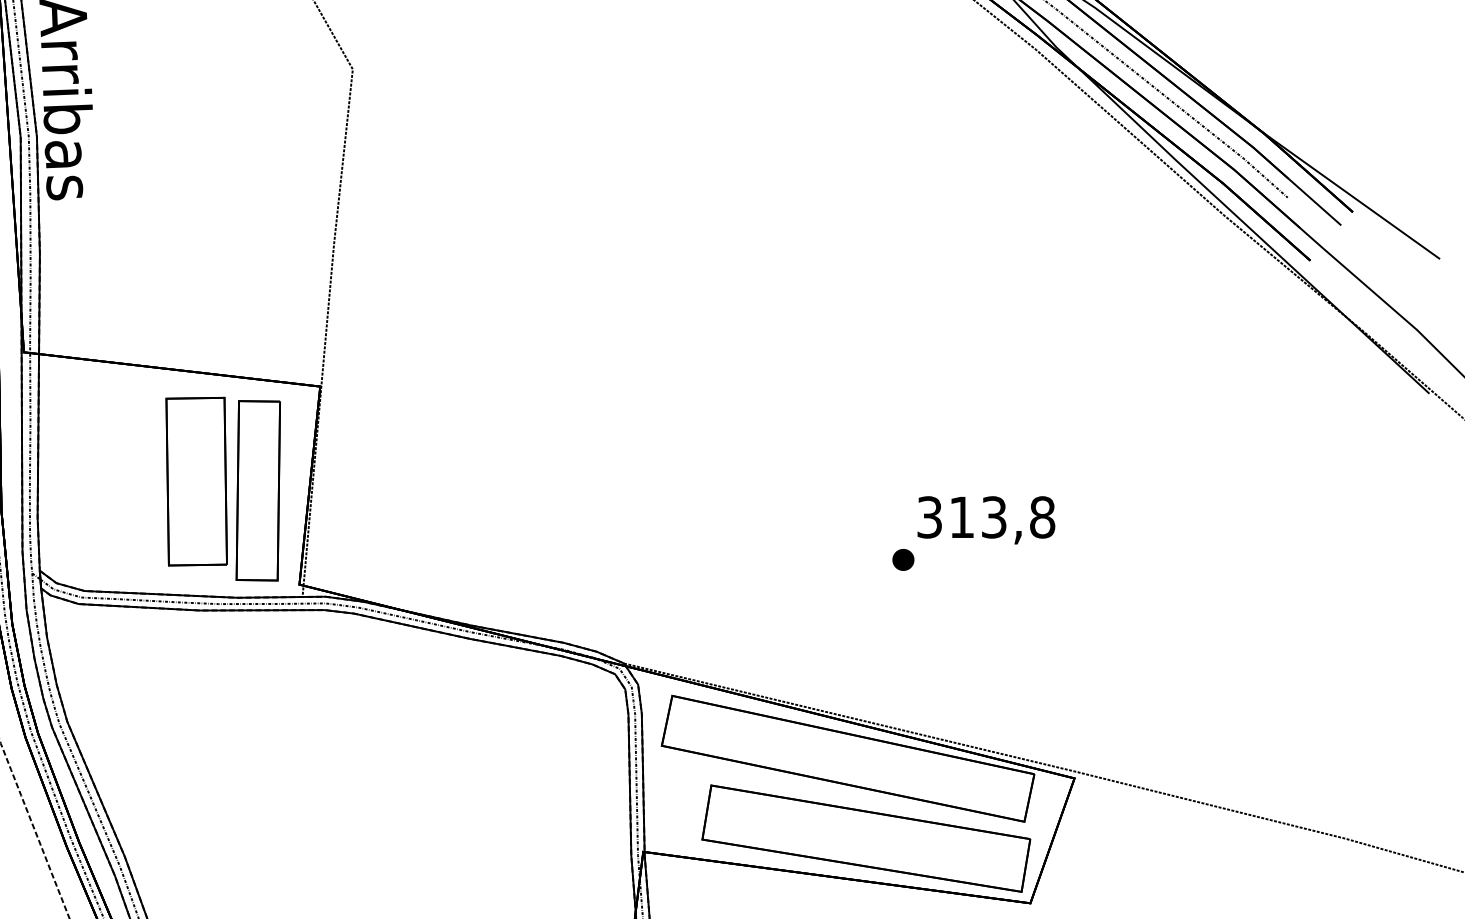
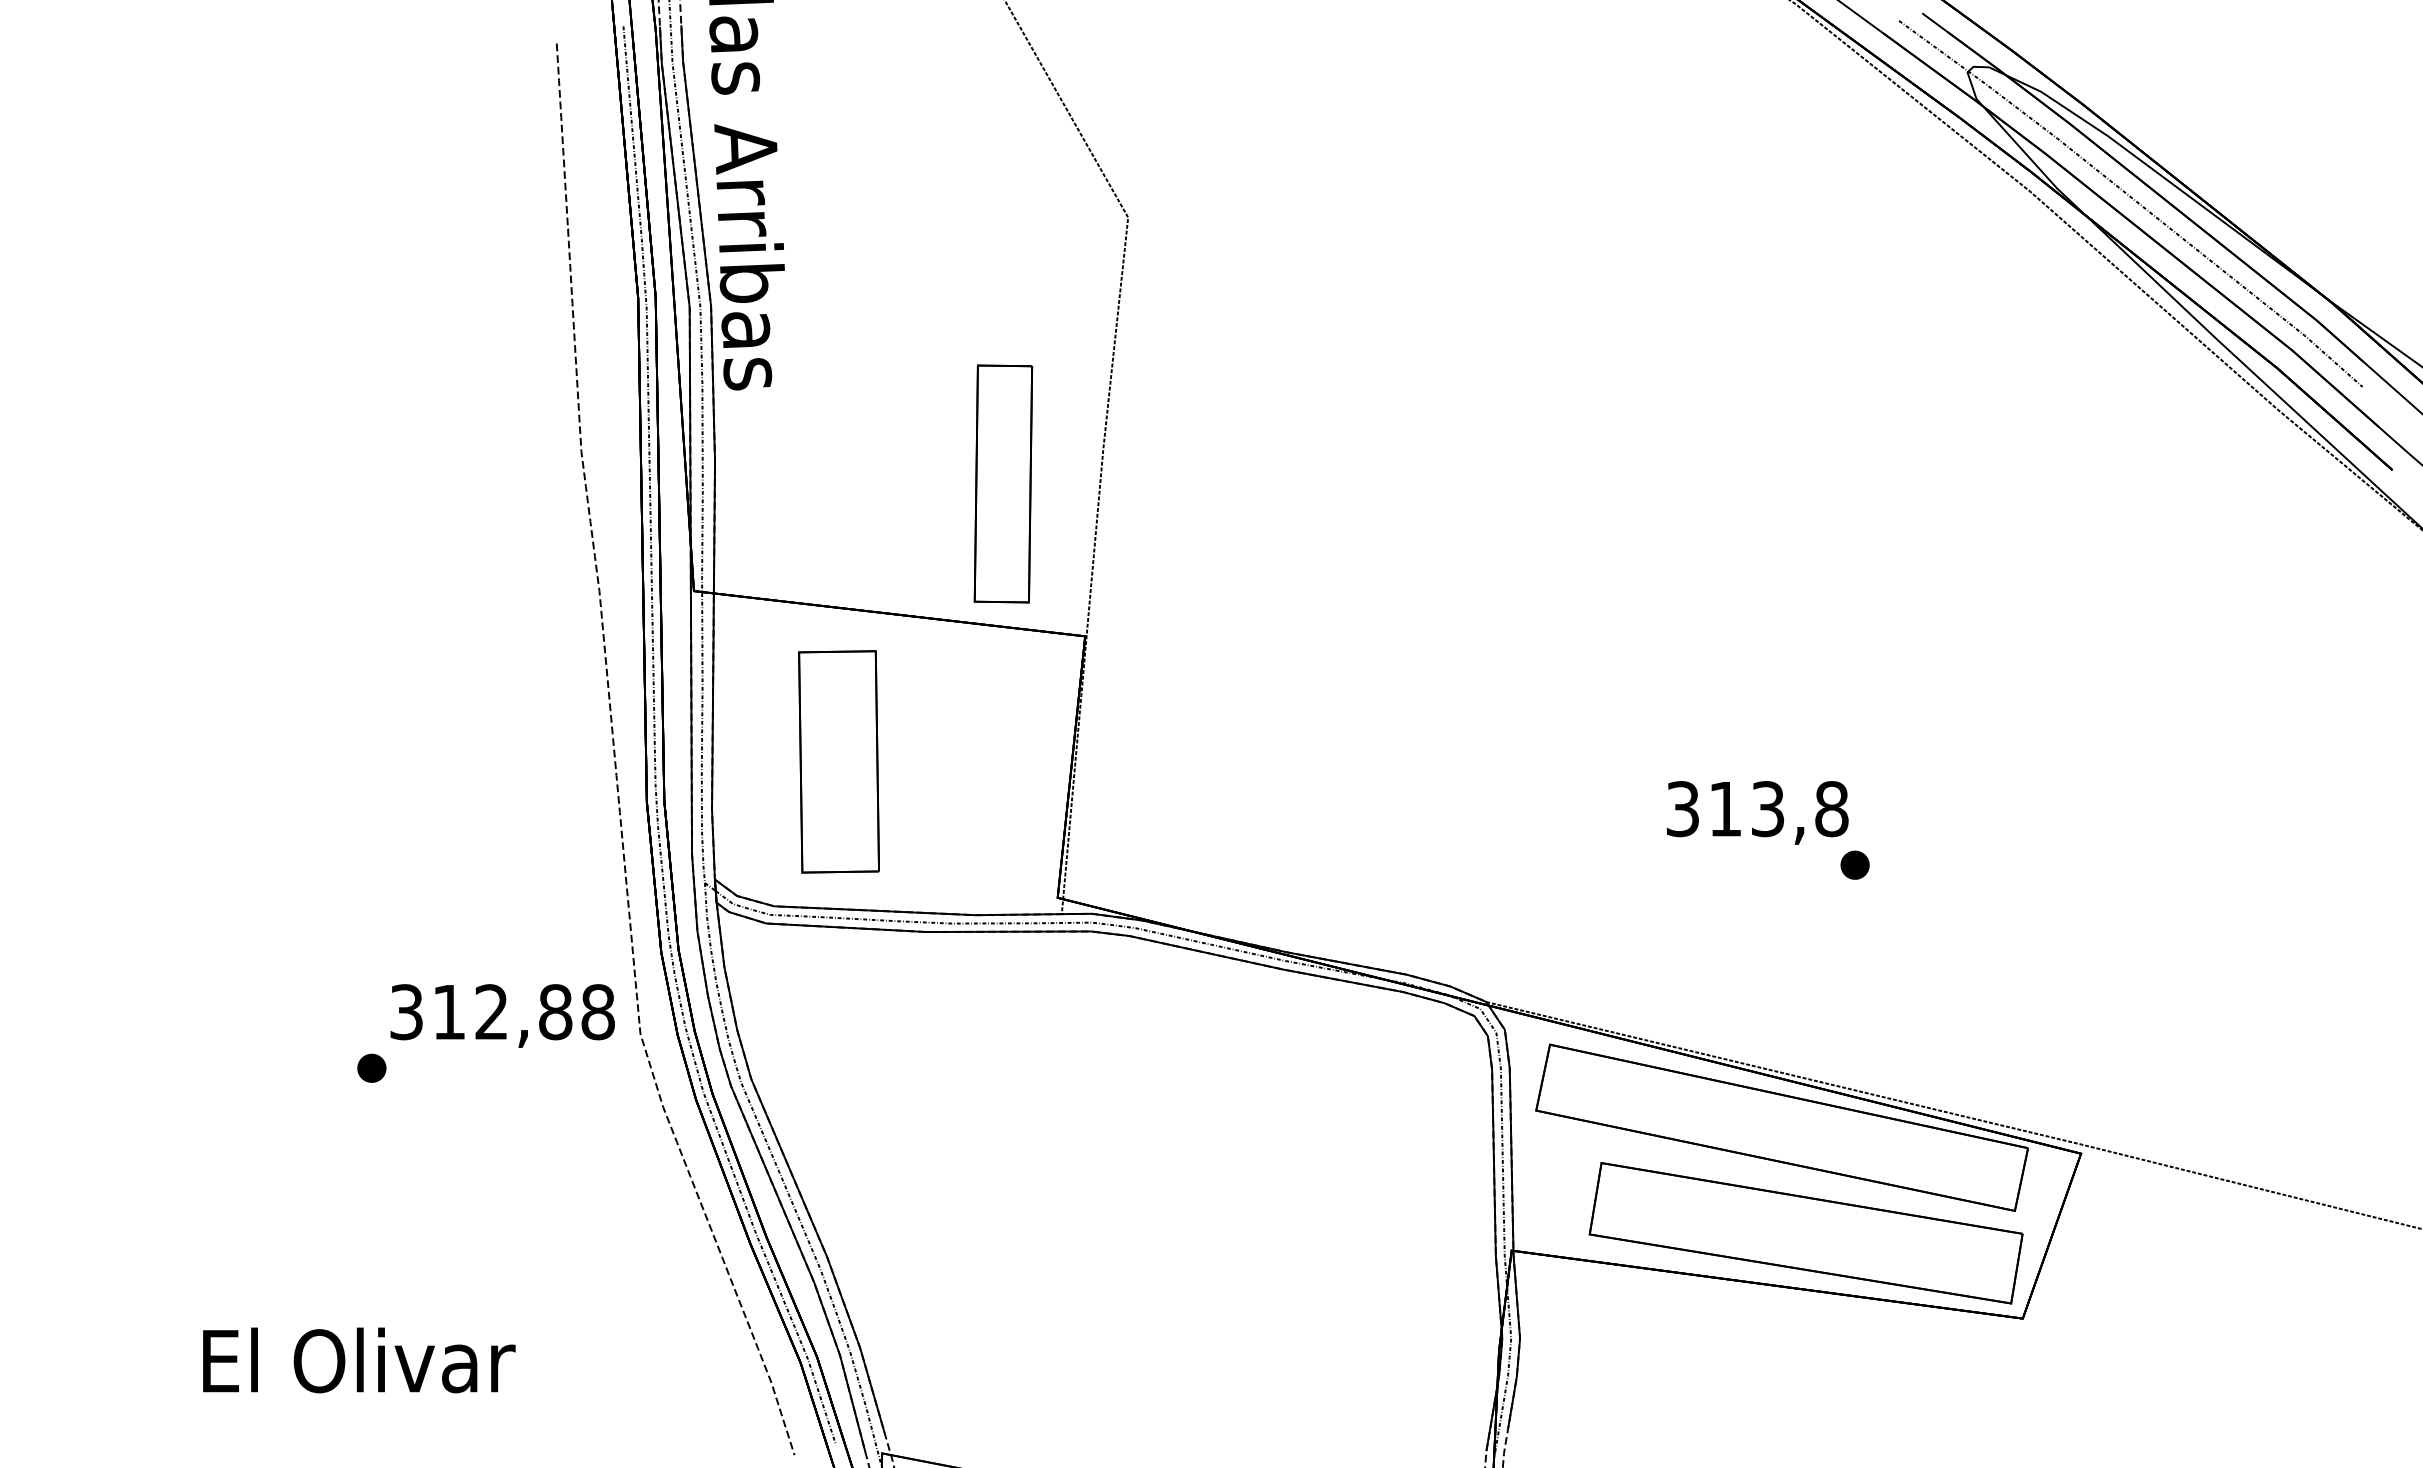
part: (196, 481) -> (838, 761), moved
part: (258, 490) -> (1003, 483), moved
text: (986, 520) -> (1757, 812), moved

